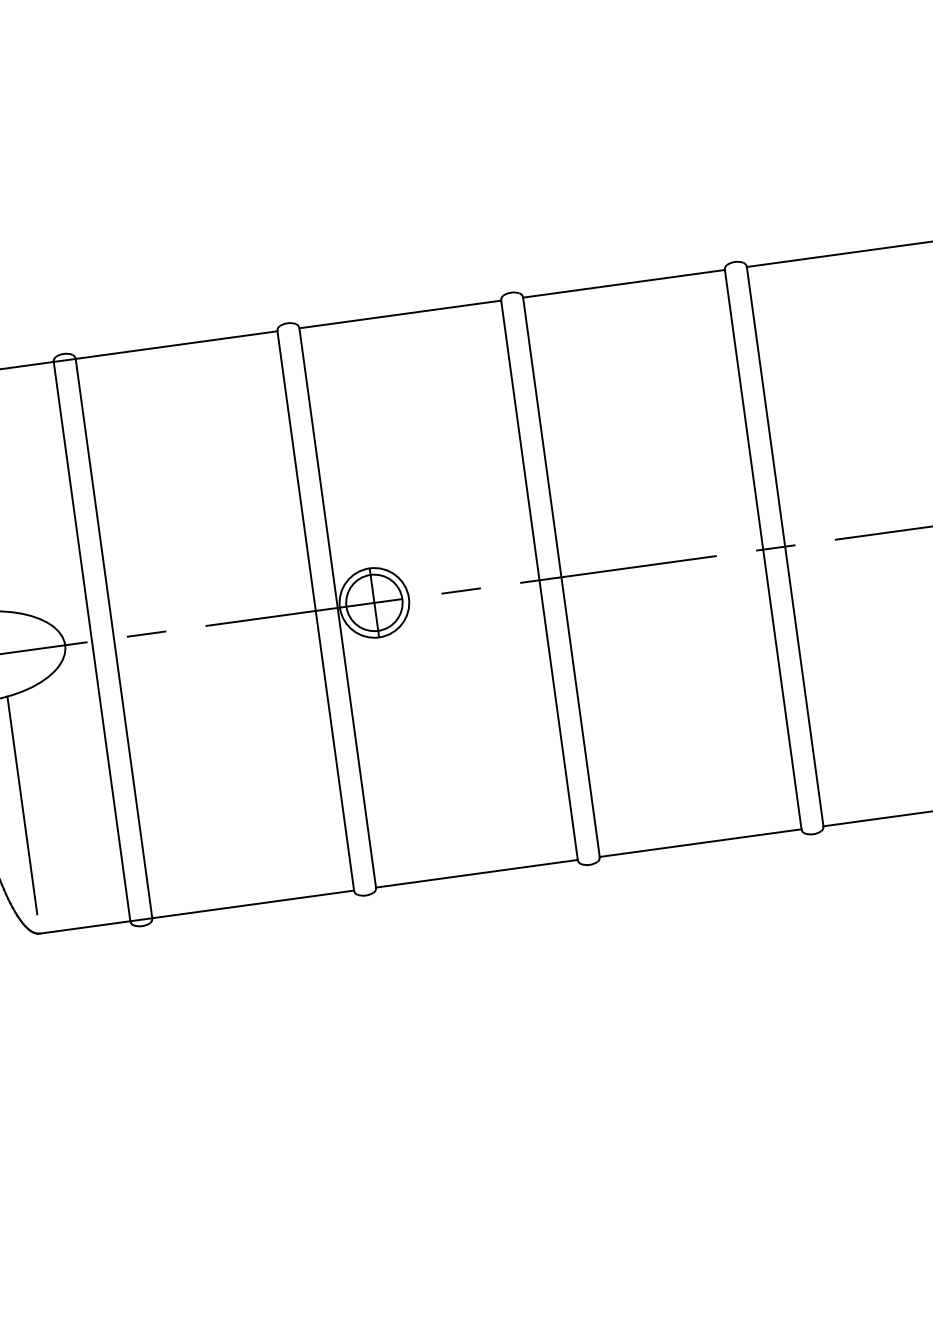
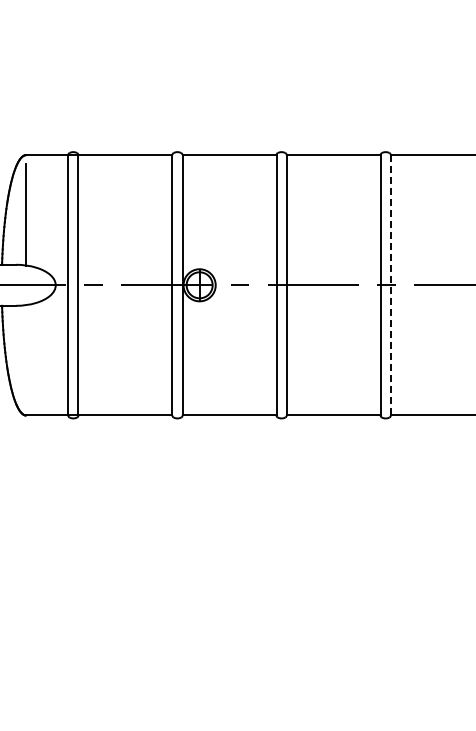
line: (784, 544) -> (390, 284), solid -> dashed
line: (22, 804) -> (26, 355), removed

